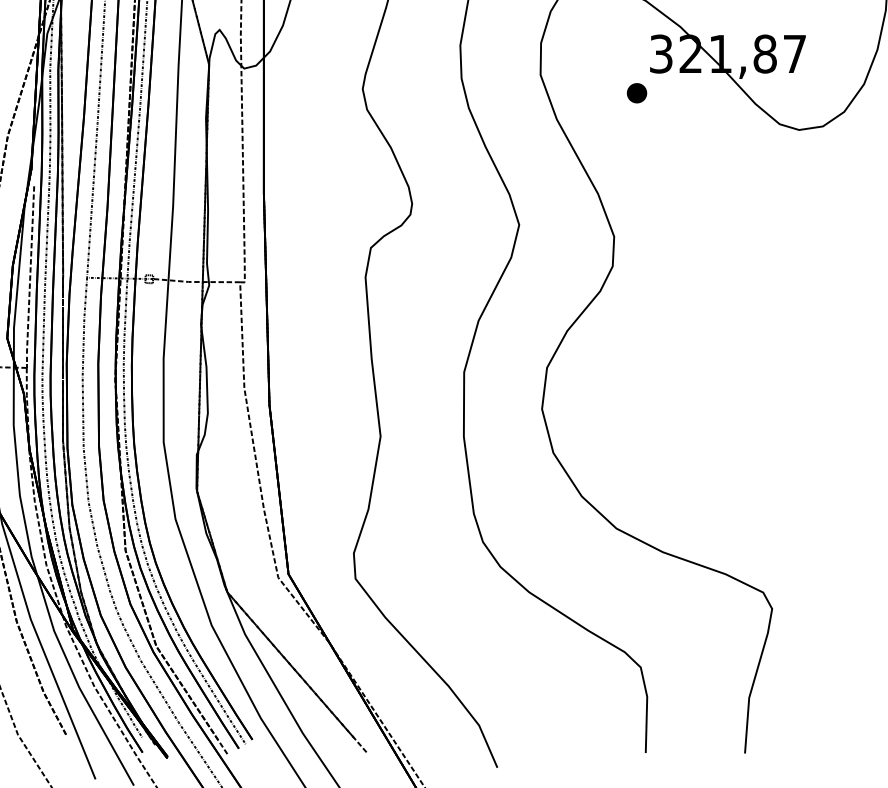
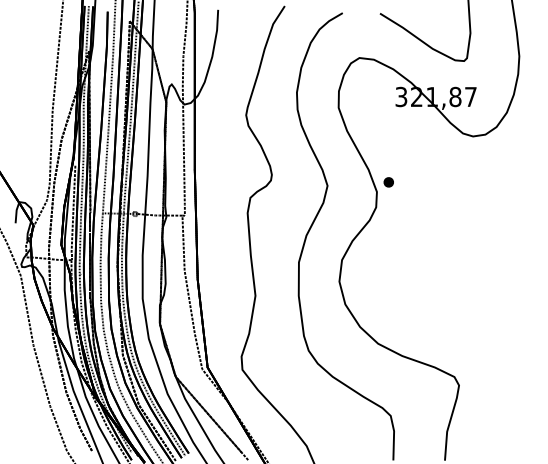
part: (636, 93) -> (388, 182), moved

